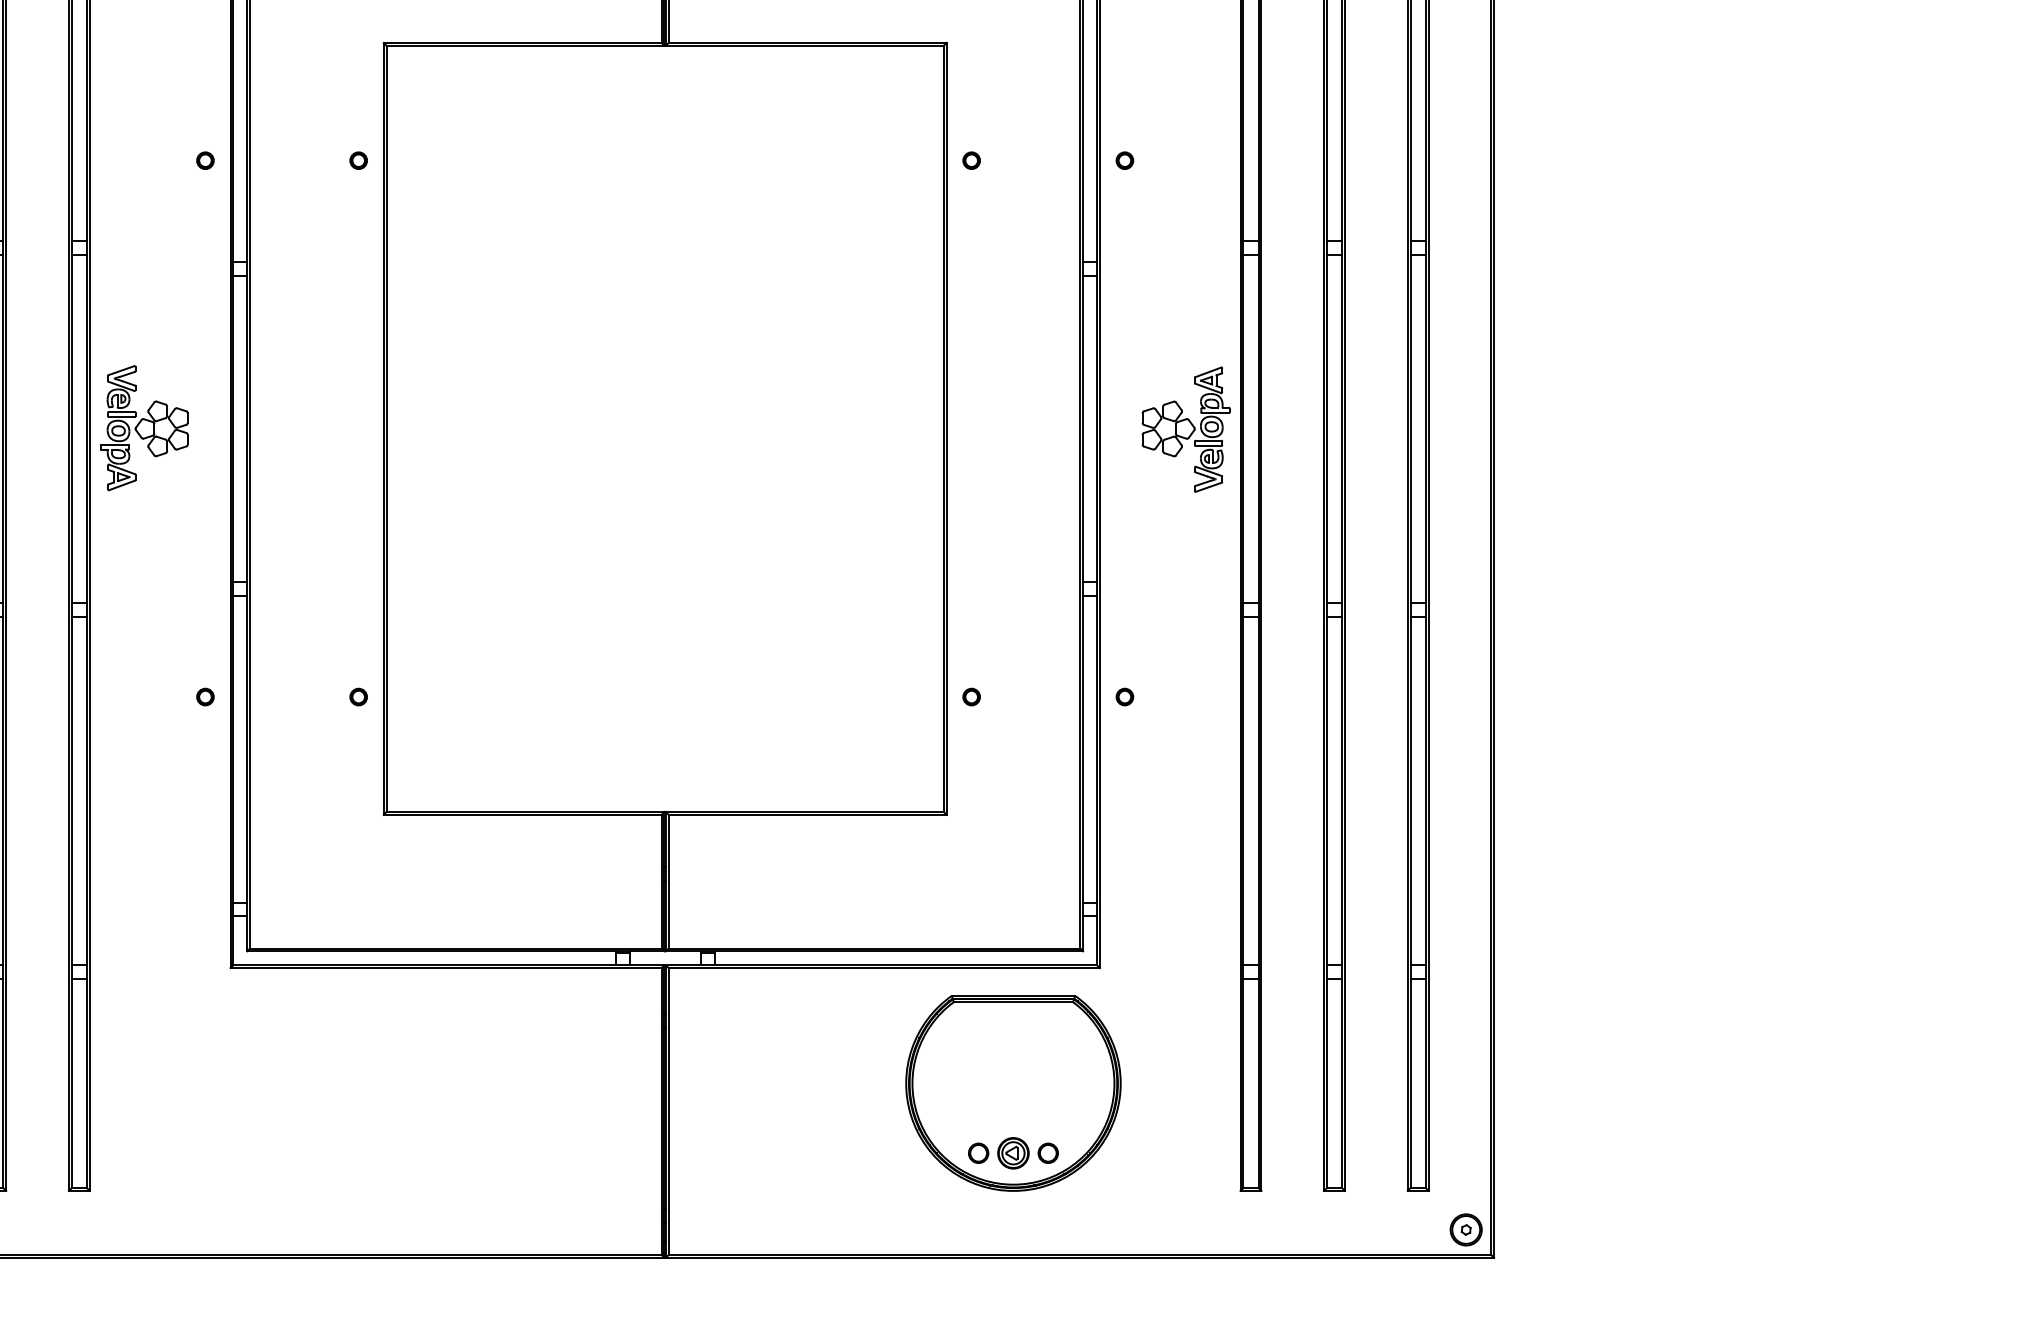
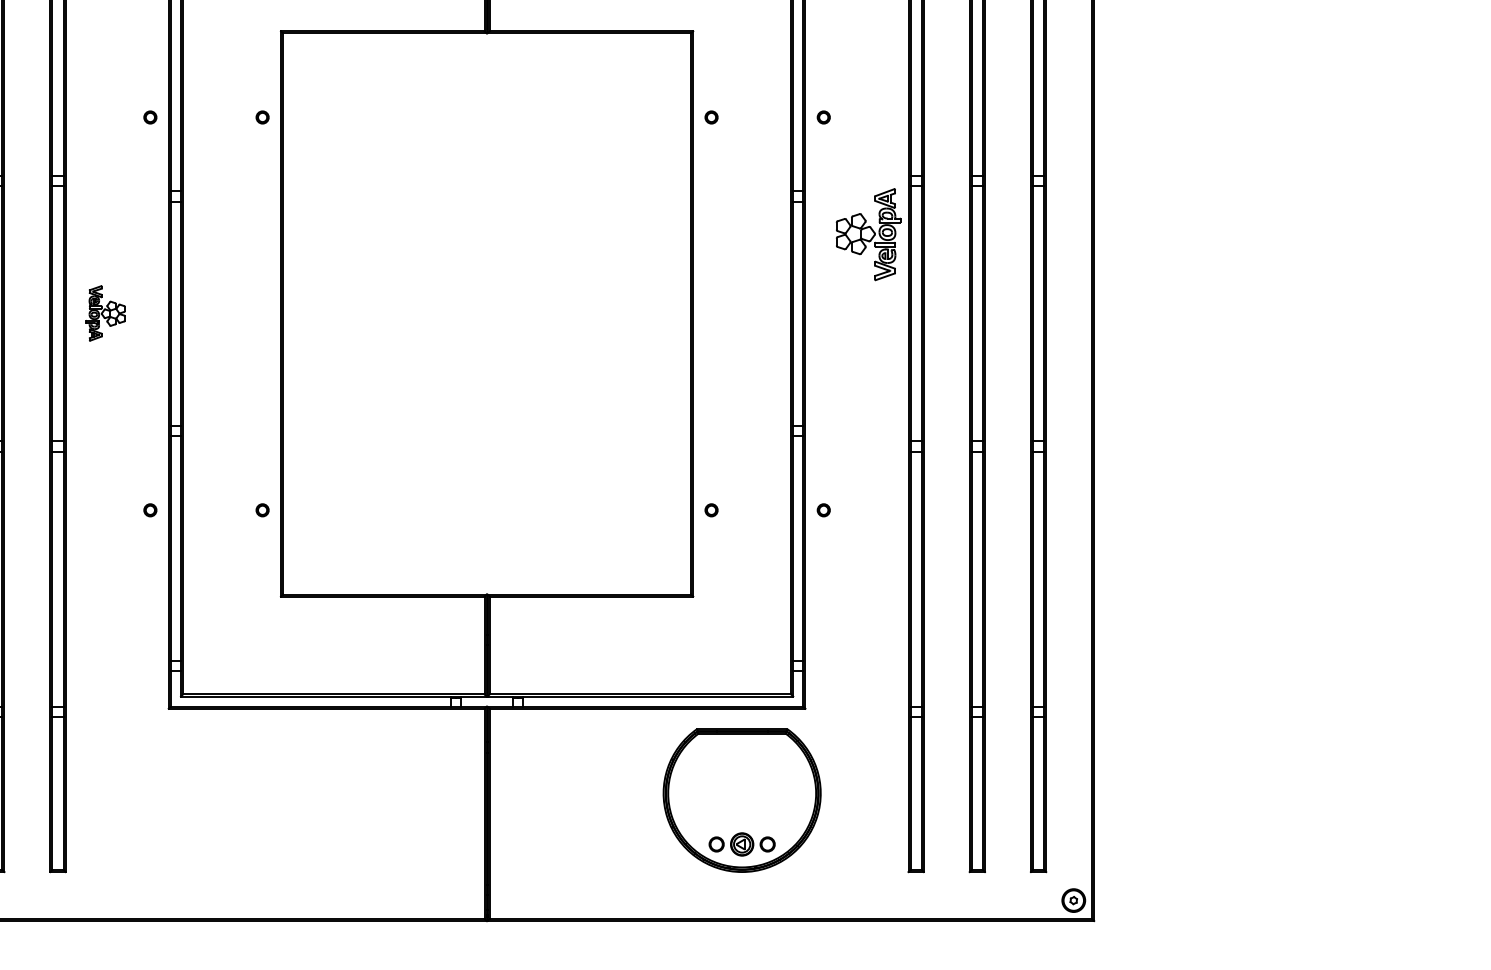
part: (144, 428) -> (105, 313), size x0.6
part: (1185, 429) -> (868, 234), moved

